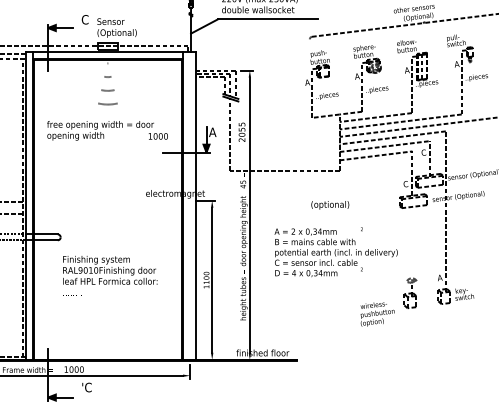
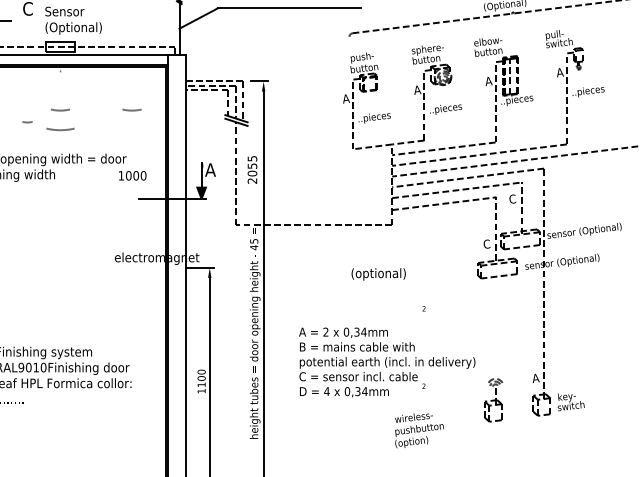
arc: (107, 76) -> (26, 121), moved
line: (157, 90) -> (131, 110), added
text: (335, 252) -> (386, 361), moved
text: (377, 314) -> (419, 430), moved

